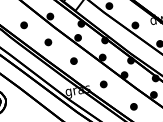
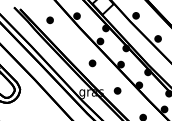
part: (47, 42) -> (70, 40), removed

